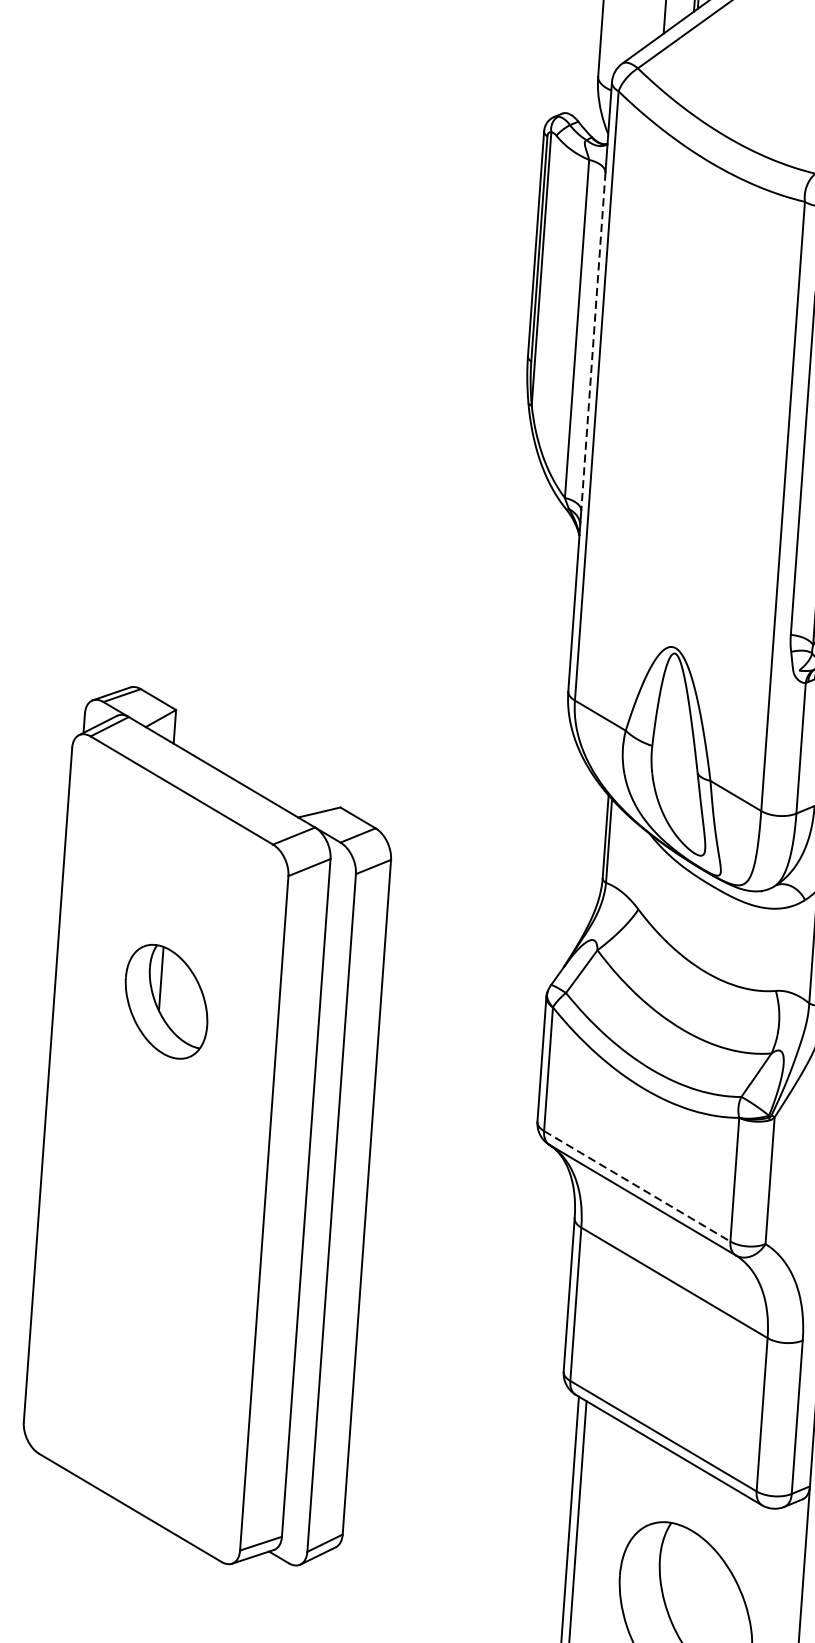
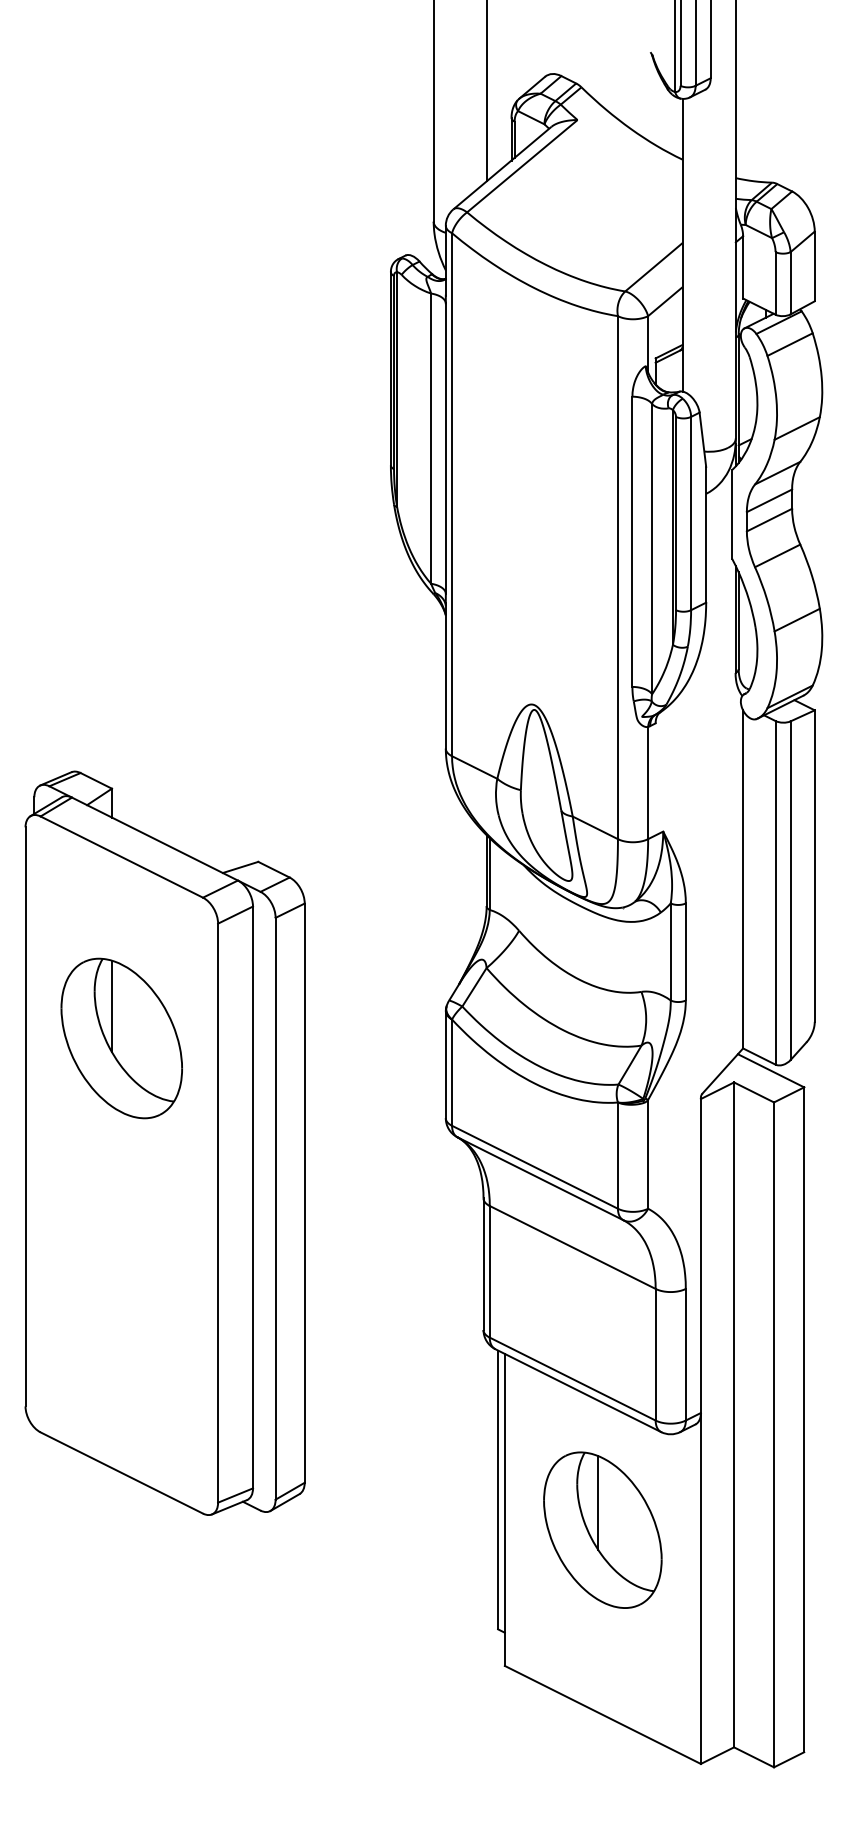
line: (592, 342) -> (445, 449), dashed -> solid
part: (166, 1001) -> (121, 1038), size x1.67
line: (637, 1186) -> (535, 1167), dashed -> solid
line: (683, 1582) -> (598, 1502), added

